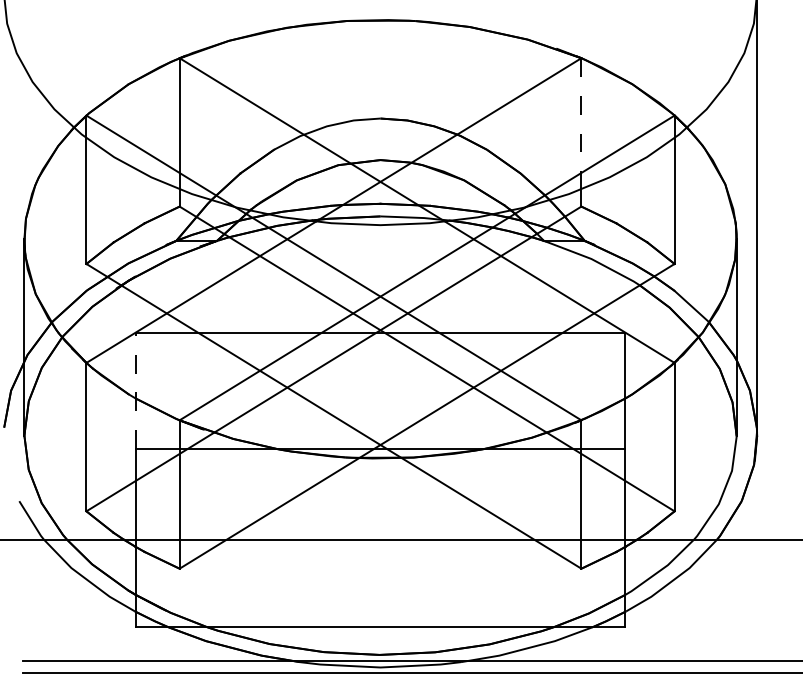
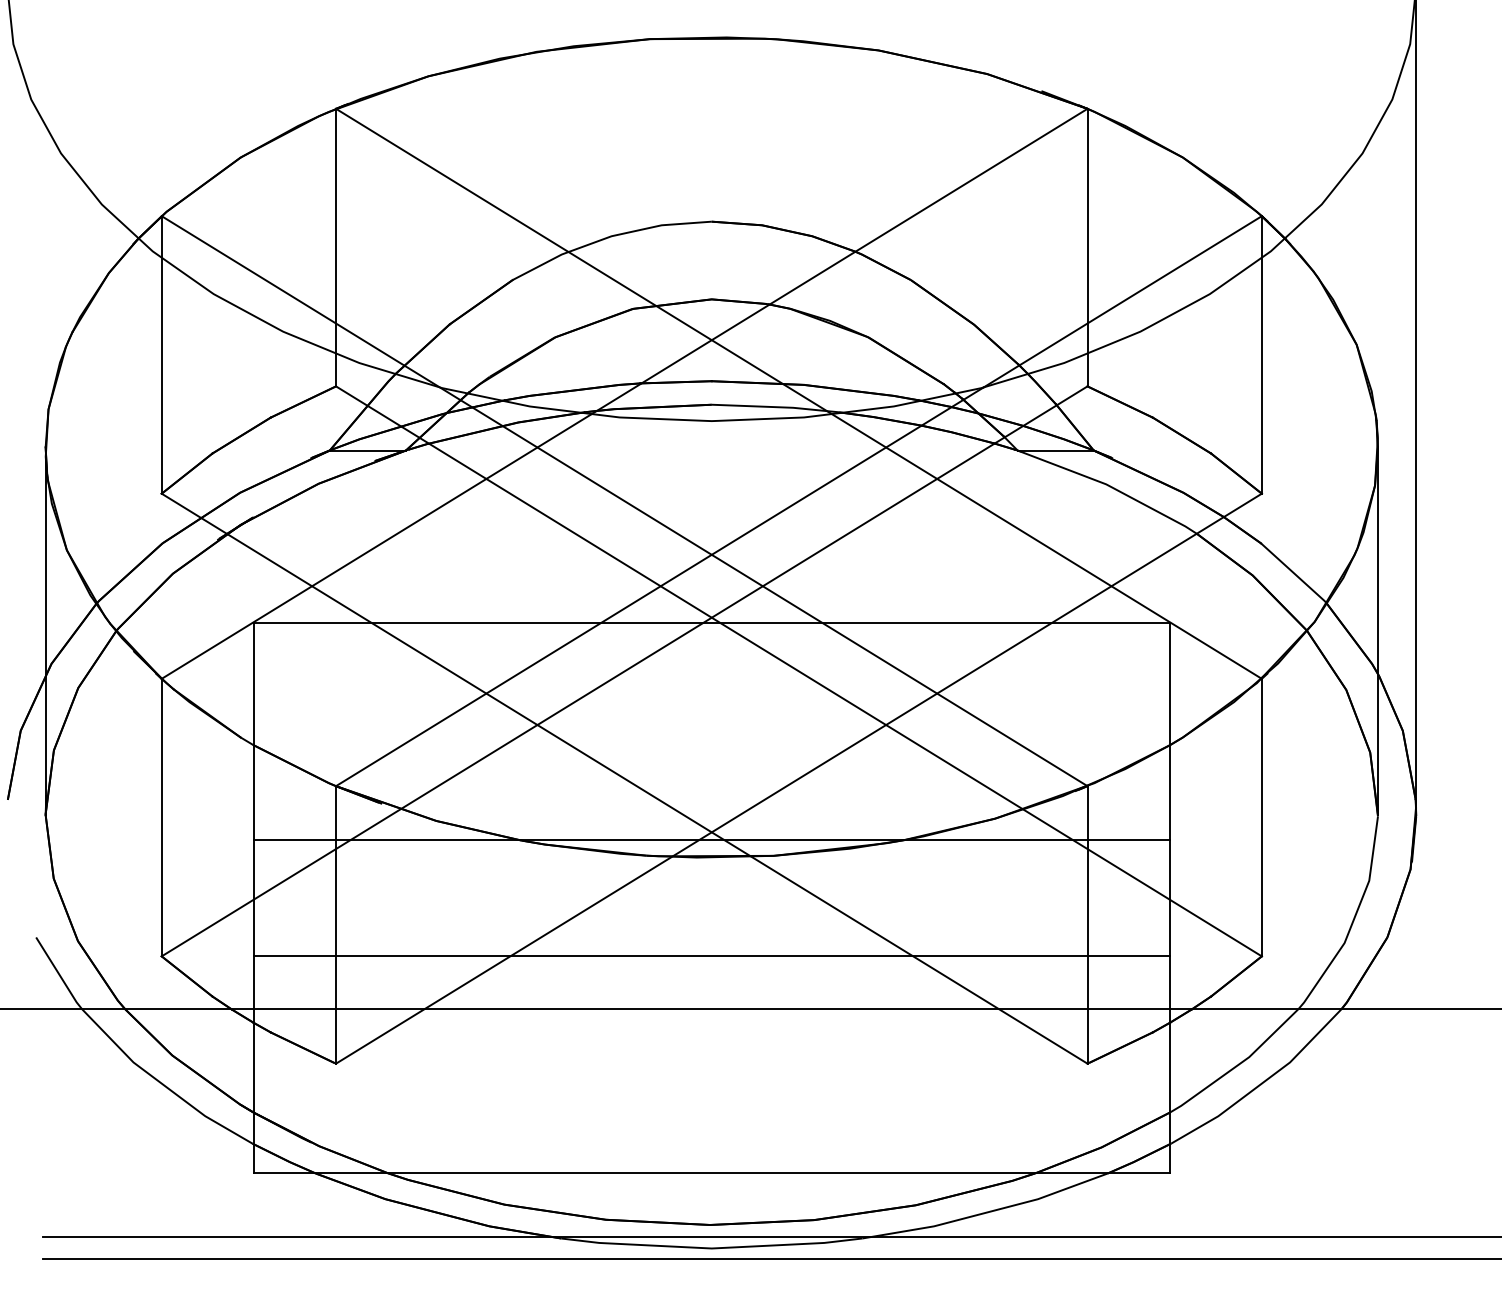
line: (581, 116) -> (1087, 217), dashed -> solid
line: (135, 390) -> (253, 730), dashed -> solid
line: (380, 511) -> (711, 956), added

